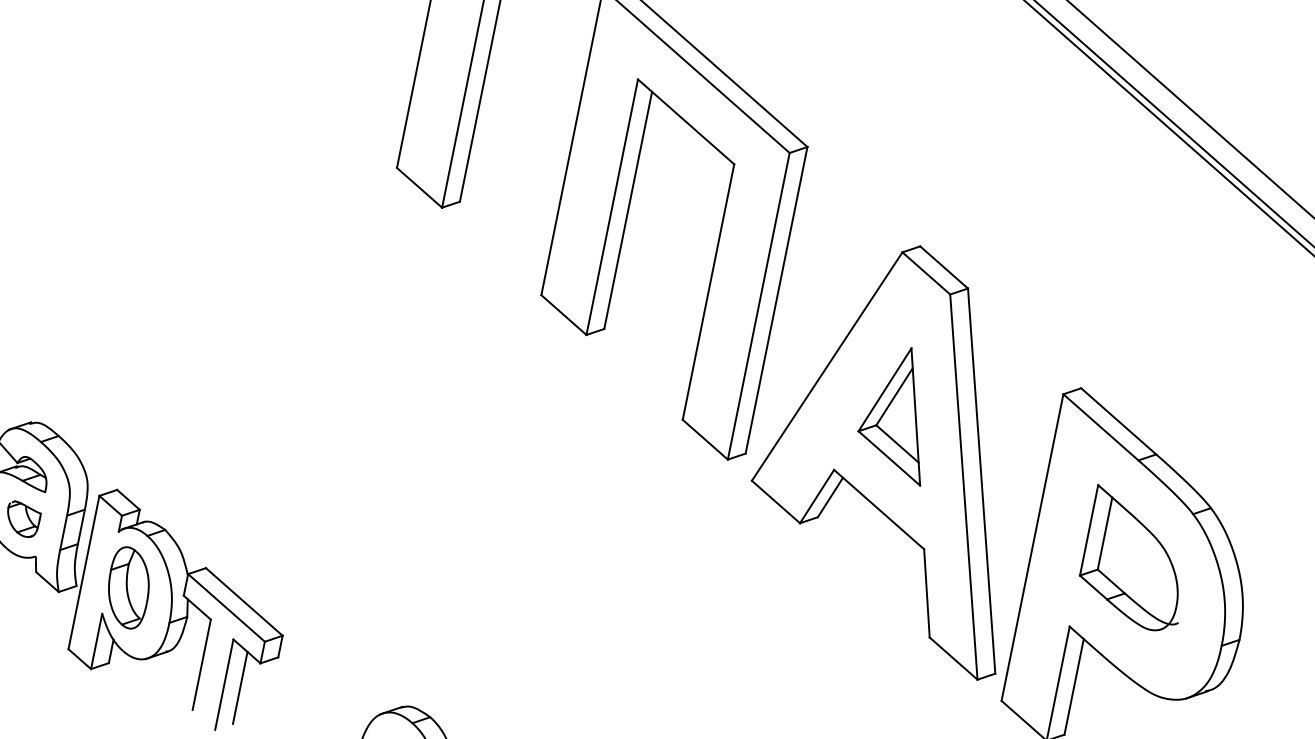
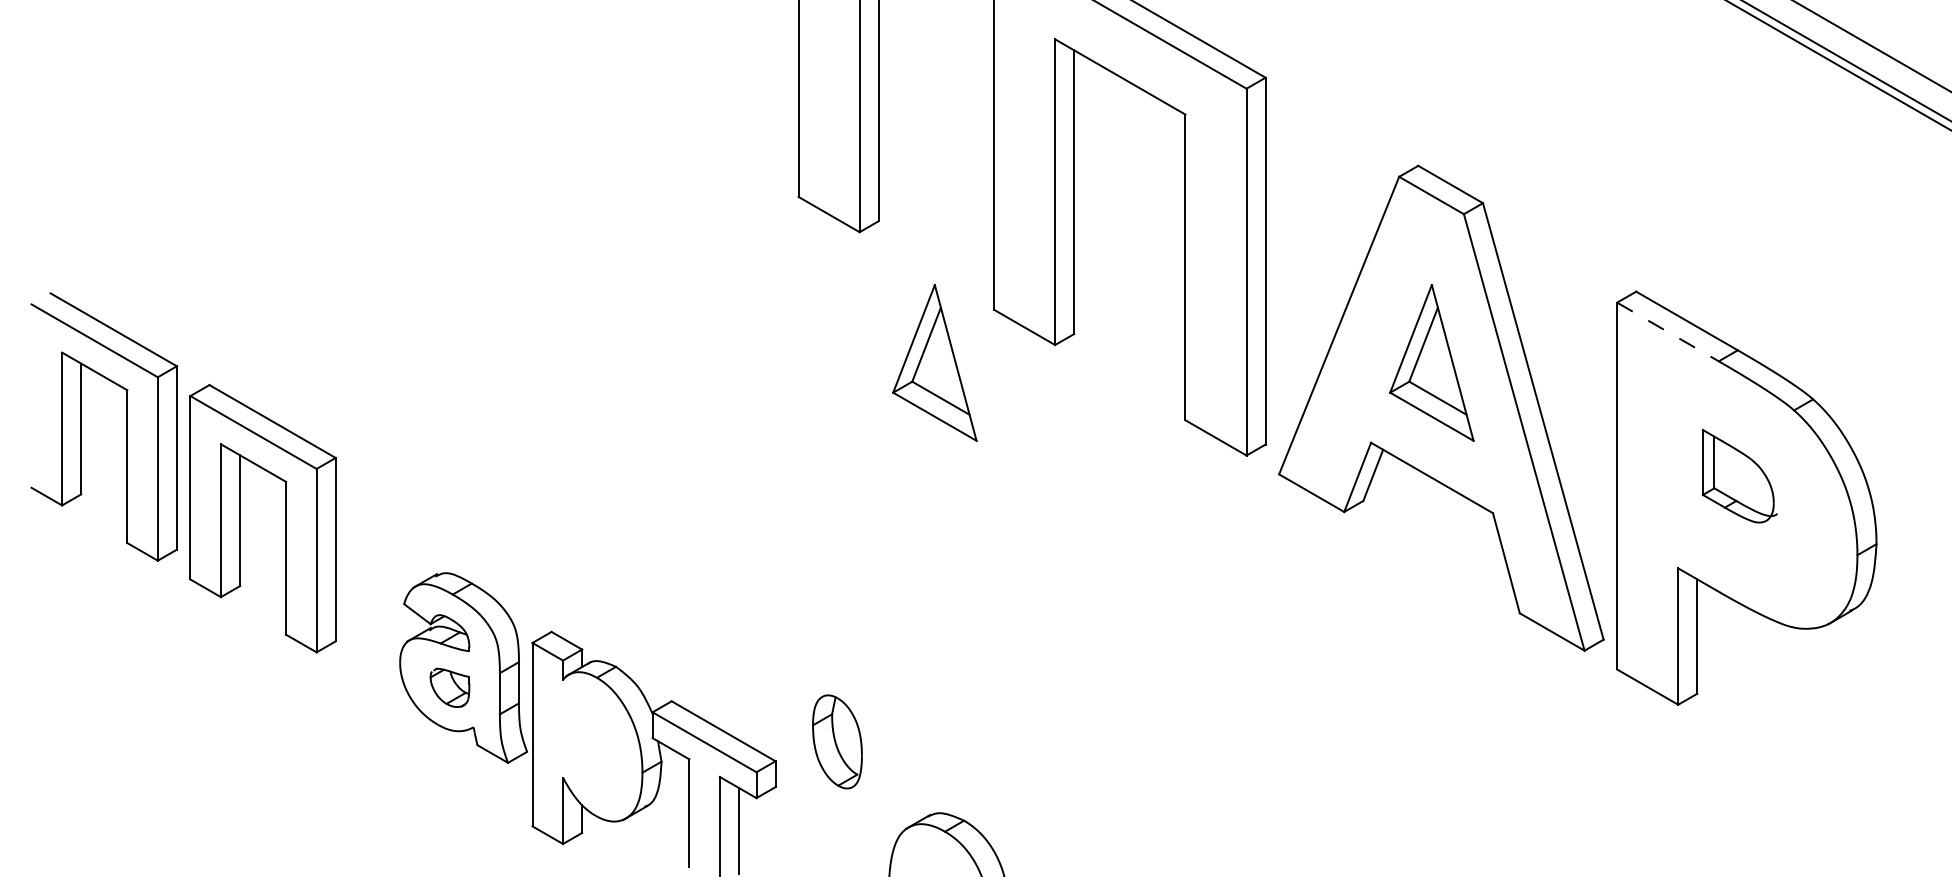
part: (482, 329) -> (934, 362), added
line: (1100, 427) -> (1667, 332), solid -> dashed
part: (1136, 560) -> (1739, 476), size x0.6
part: (128, 587) -> (837, 741), moved

